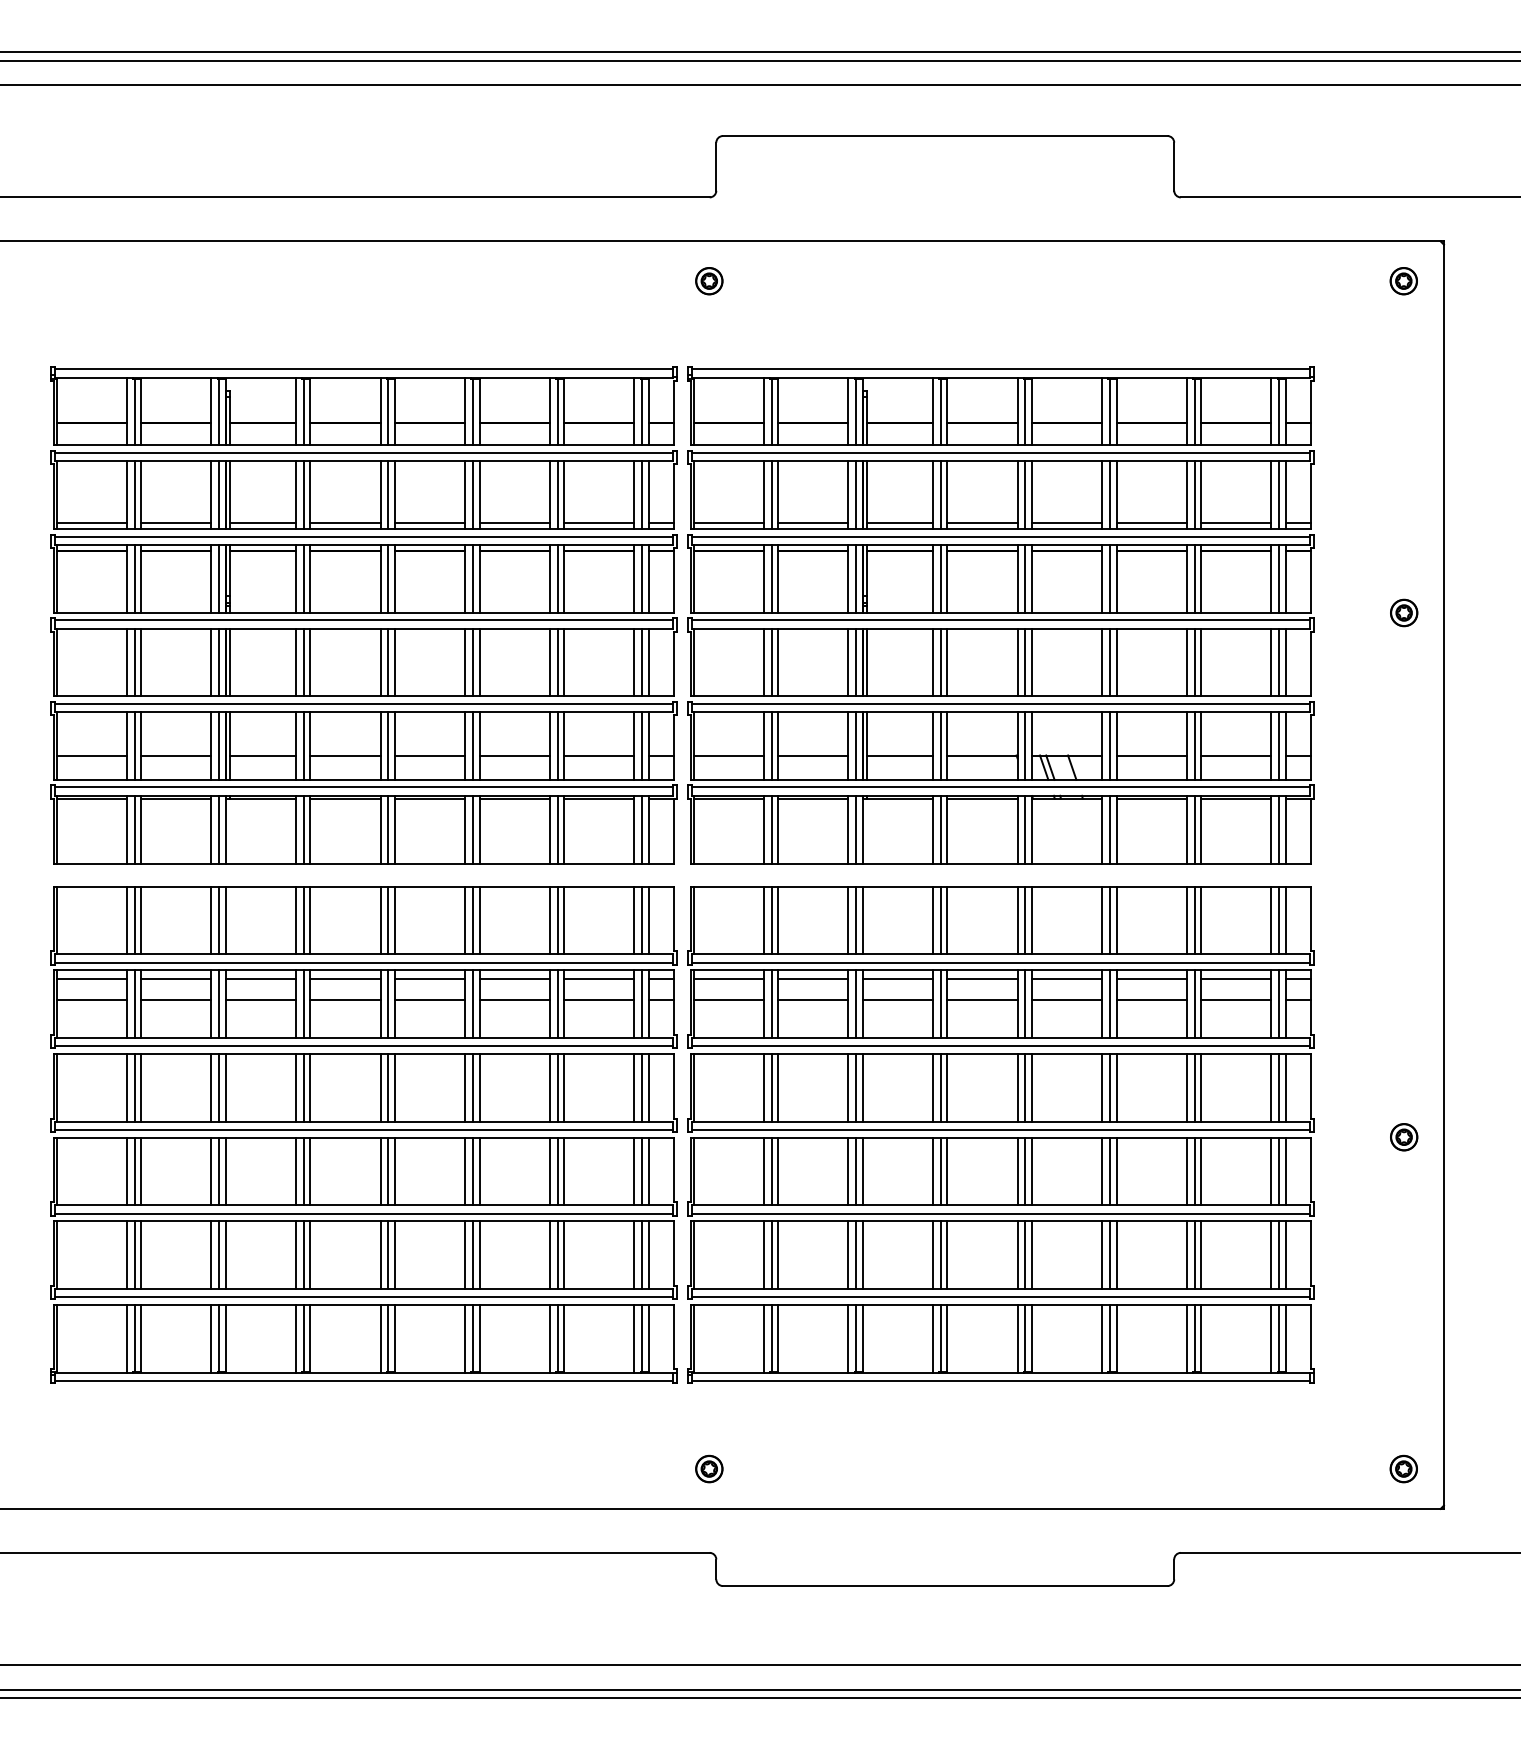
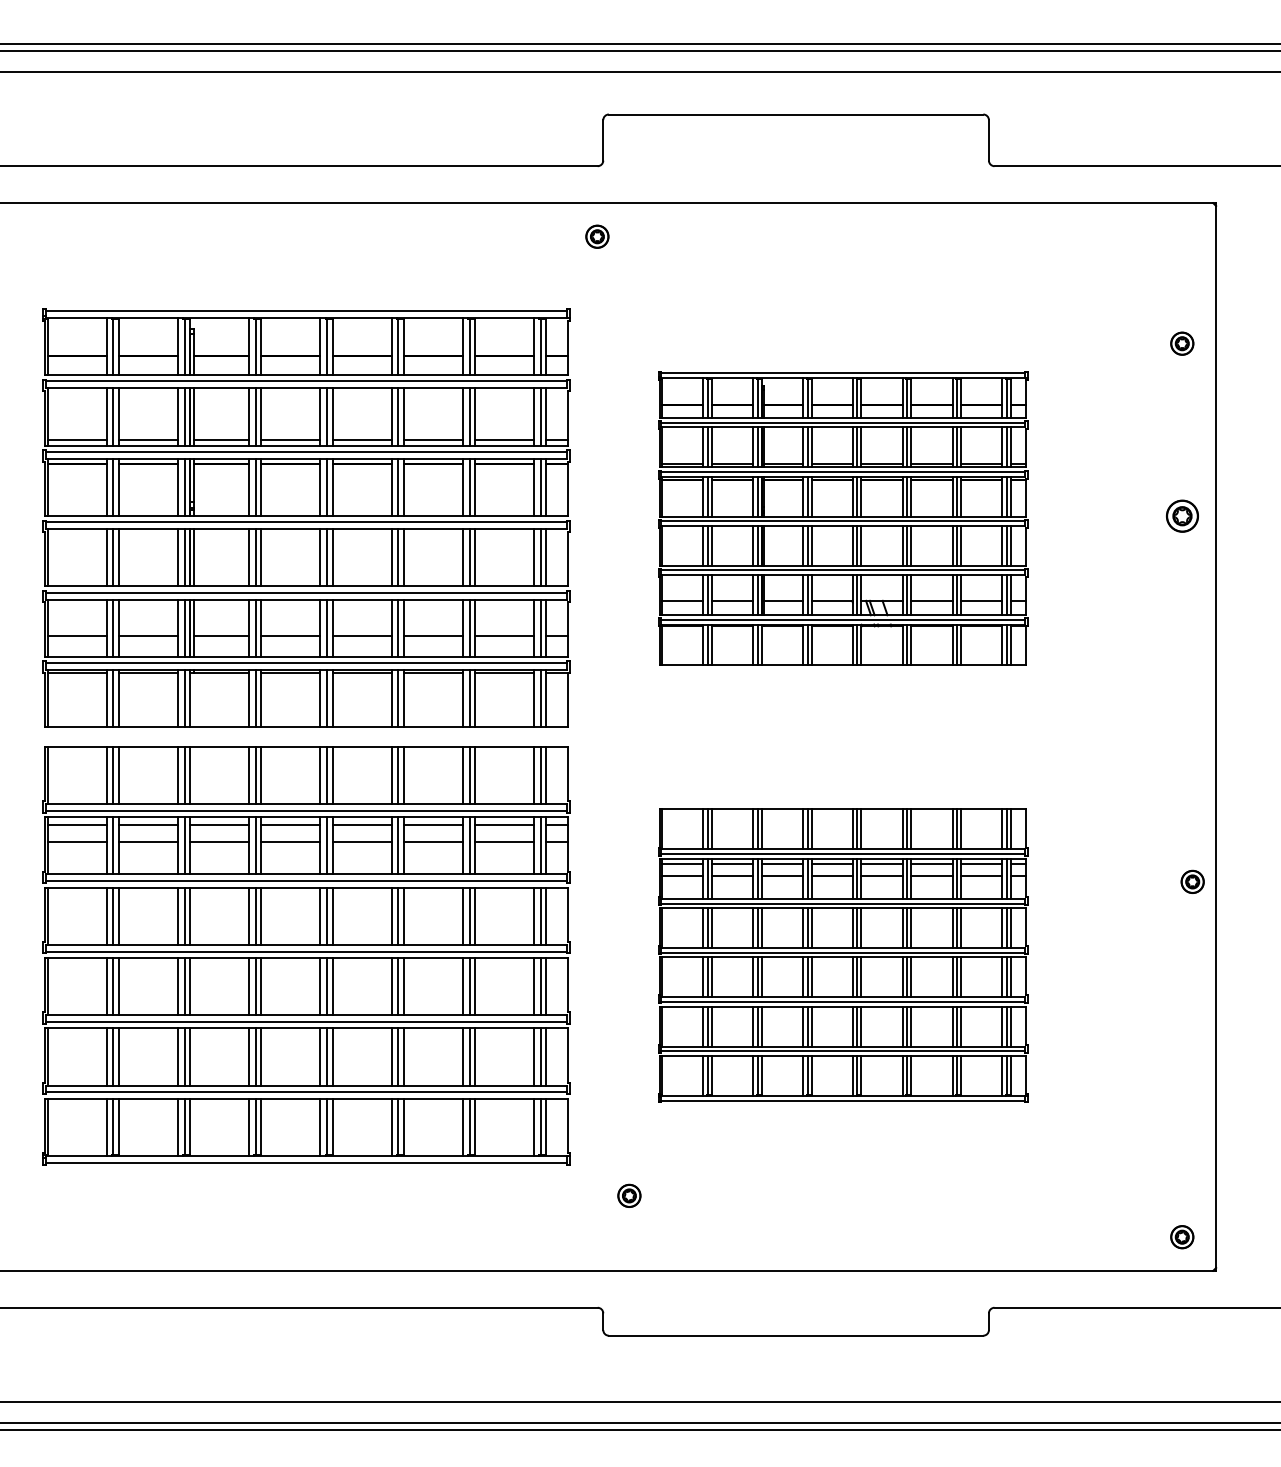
part: (1403, 281) -> (1182, 343), moved
part: (1404, 612) -> (1182, 515), size x1.4
part: (1000, 615) -> (842, 518), size x0.7
part: (1000, 1134) -> (842, 955), size x0.7
part: (1404, 1137) -> (1192, 882), moved
part: (709, 1468) -> (629, 1195), moved

